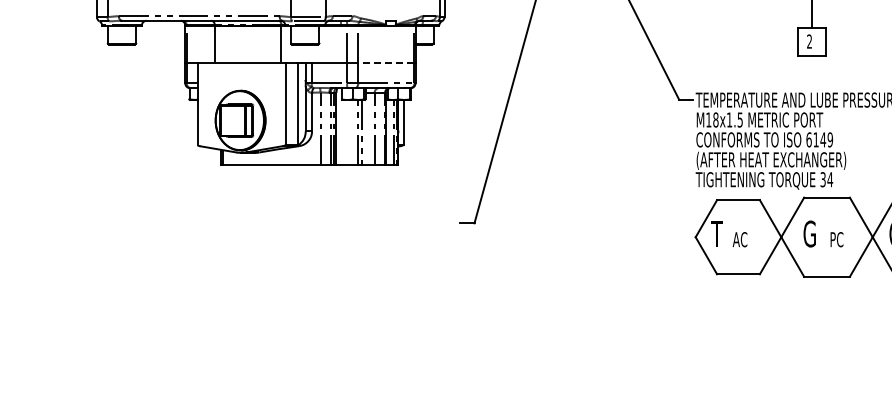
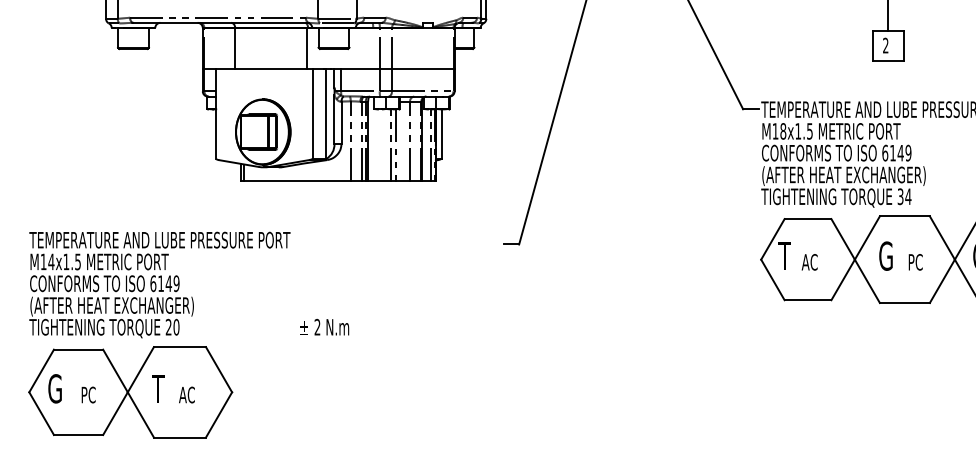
line: (385, 63) -> (421, 69), dashed -> solid
part: (163, 305) -> (178, 334), added

